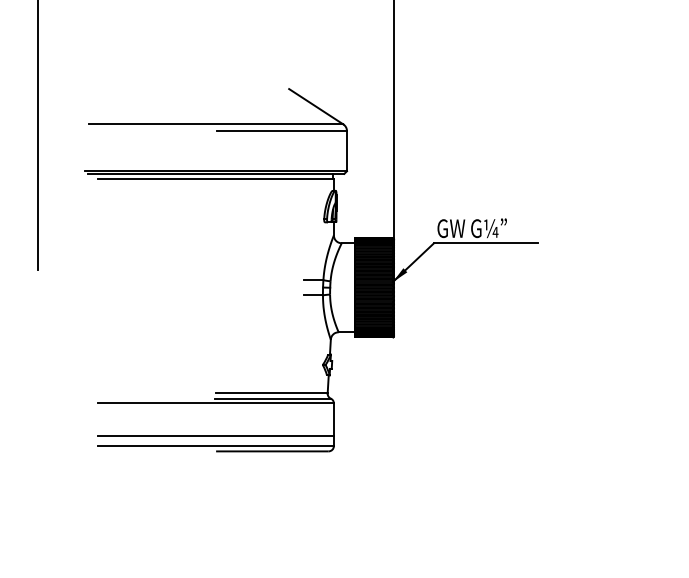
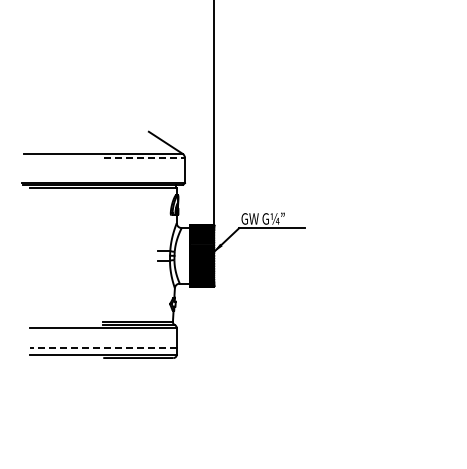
line: (282, 131) -> (144, 158), solid -> dashed
line: (216, 436) -> (103, 348), solid -> dashed

